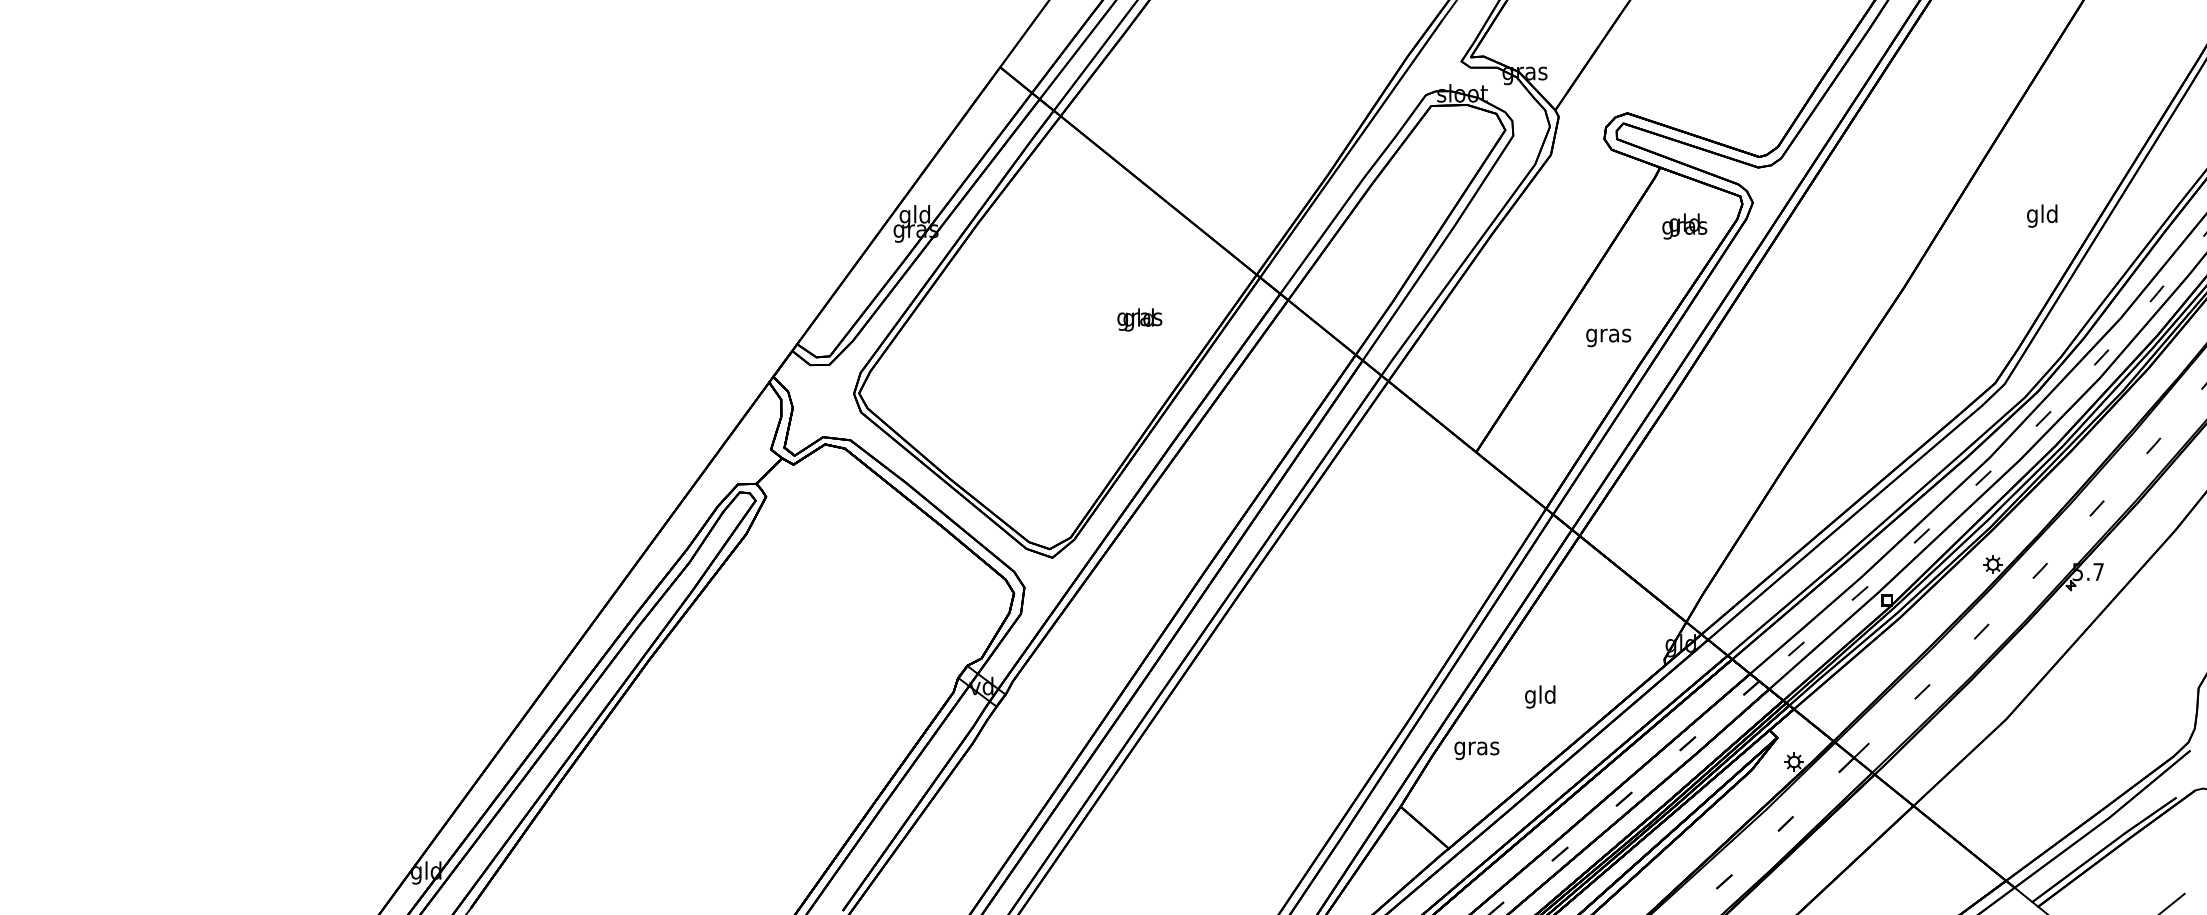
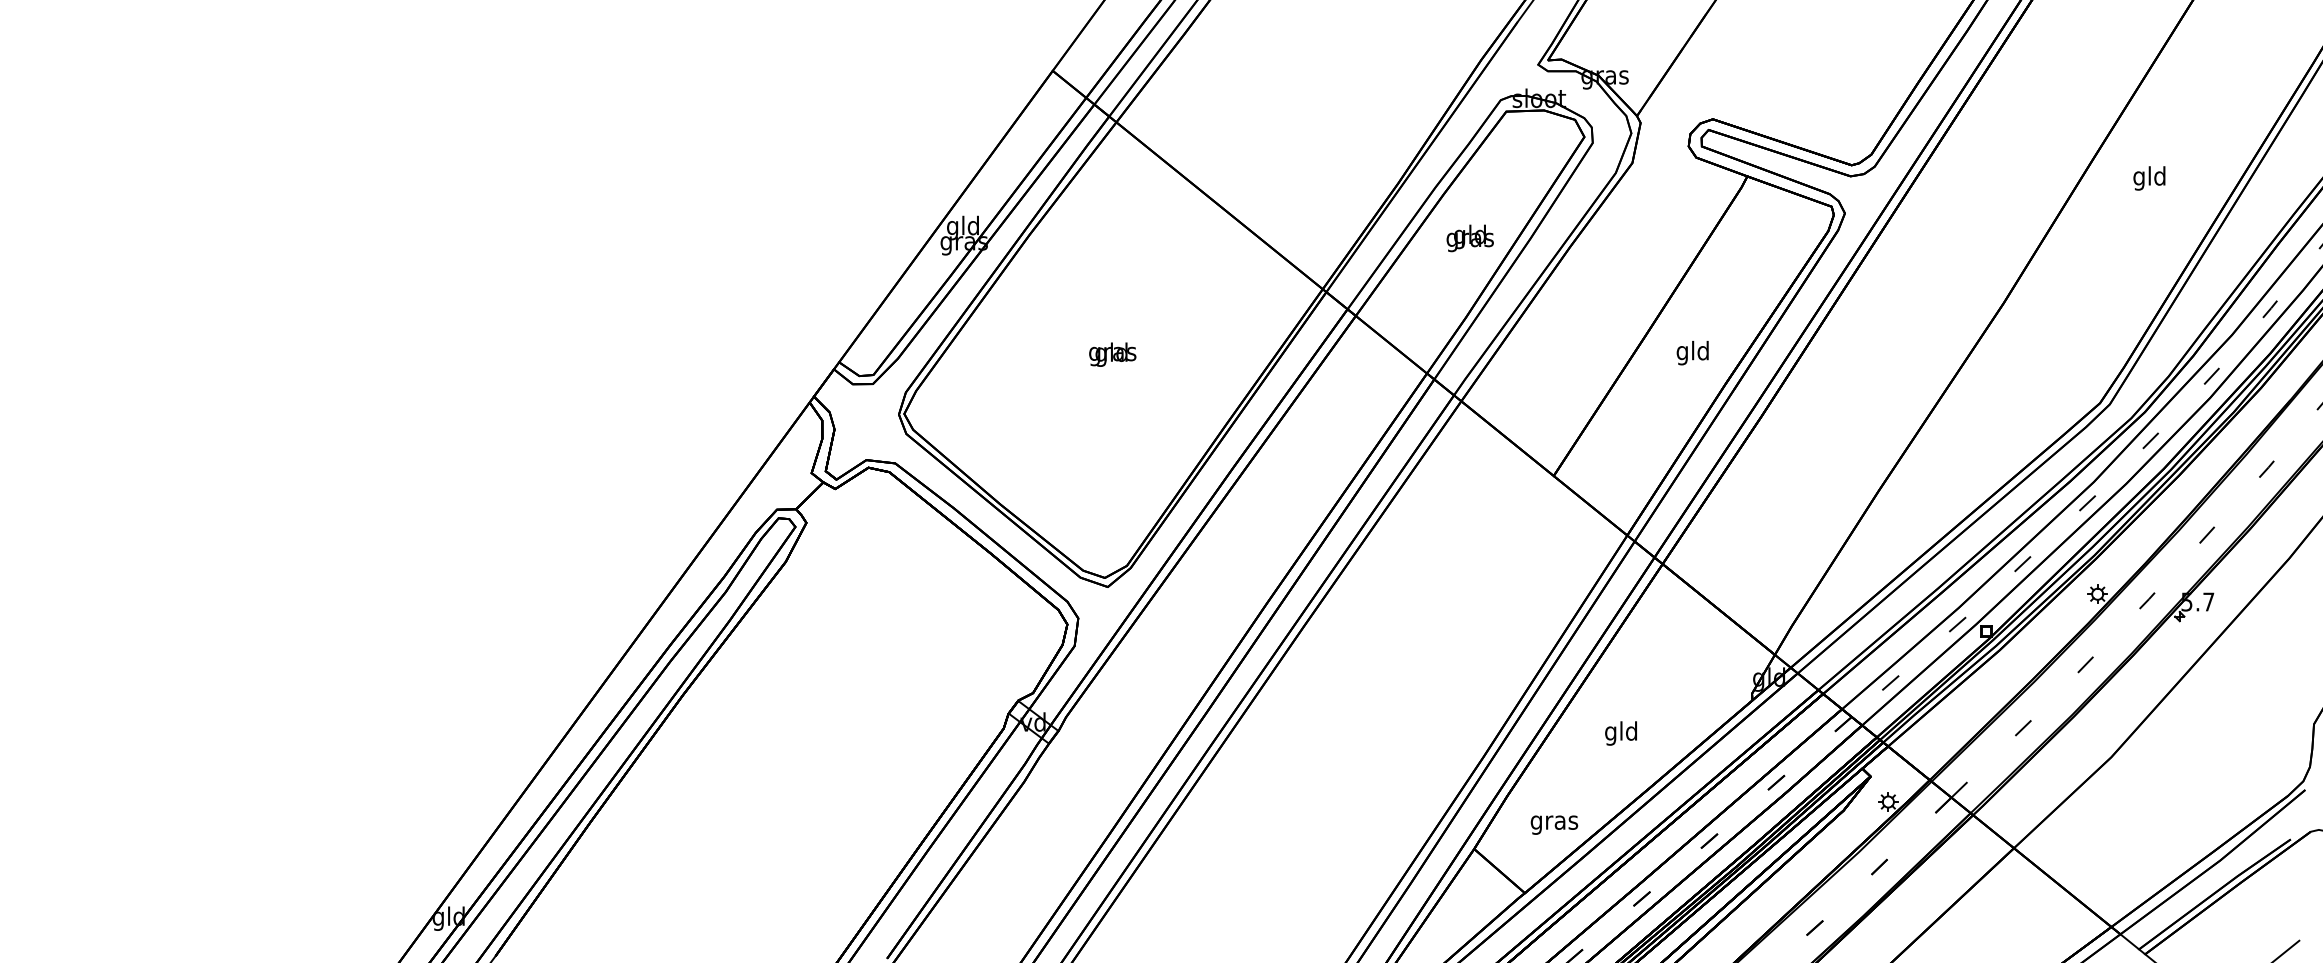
text: (2042, 216) -> (2149, 178), moved
text: (1684, 226) -> (1469, 238), moved
text: (1139, 319) -> (1112, 354), moved
text: (1608, 334) -> (1692, 352), gras -> gld
text: (1476, 750) -> (1554, 824), moved

